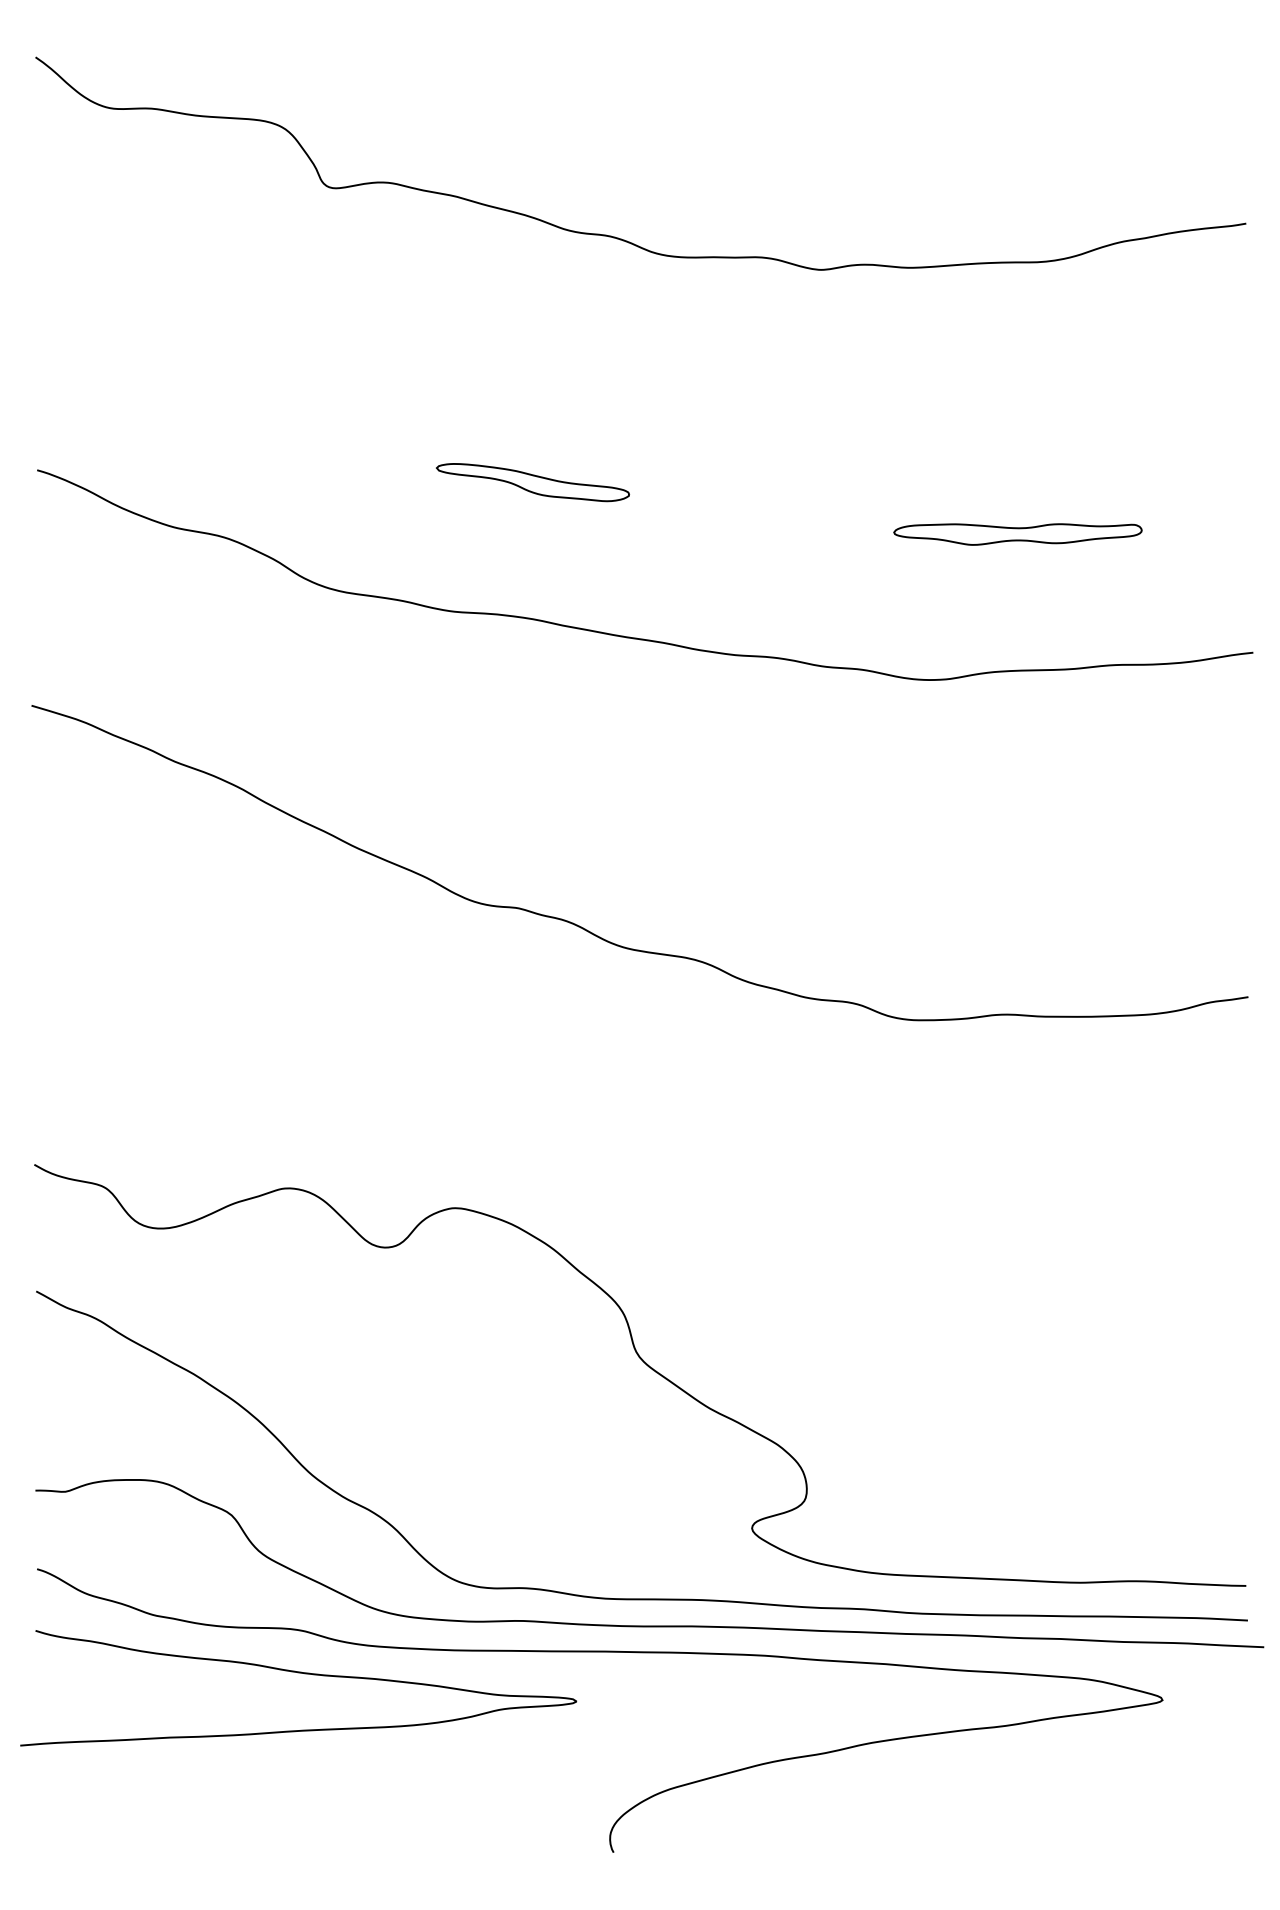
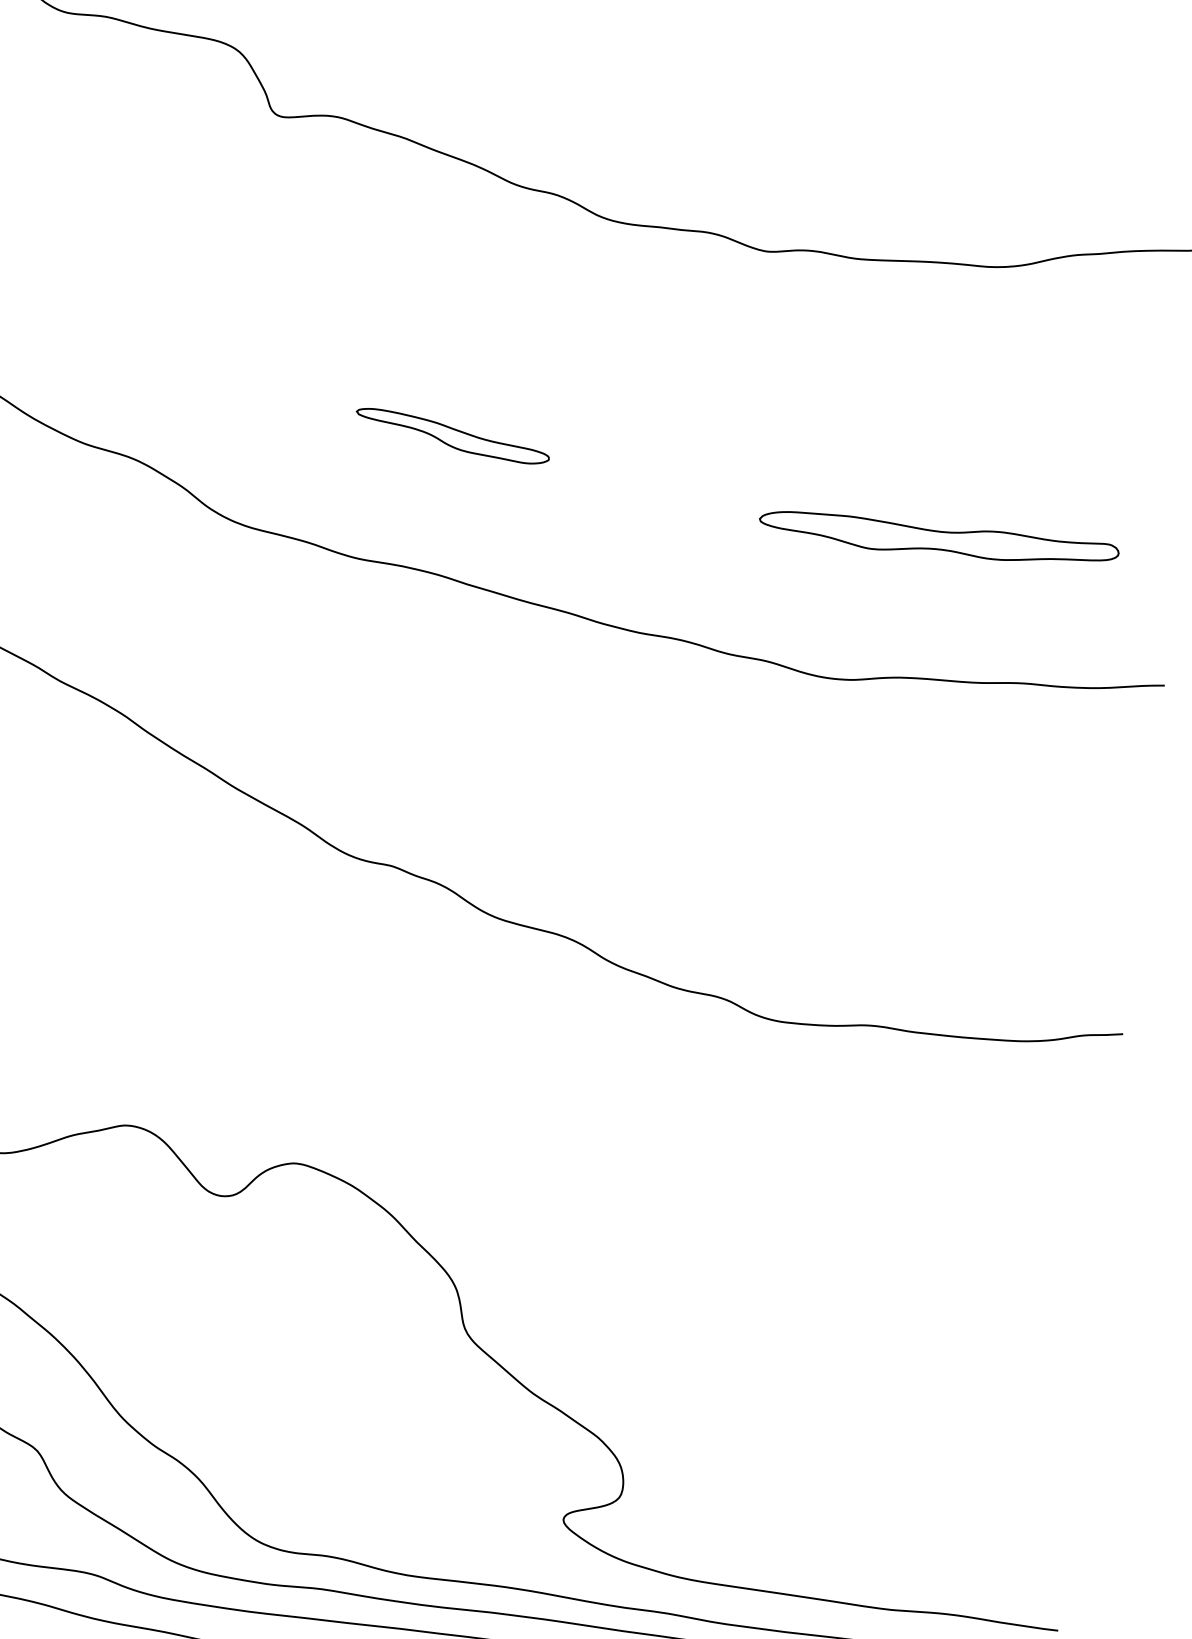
part: (1017, 534) -> (938, 540), size x1.43

